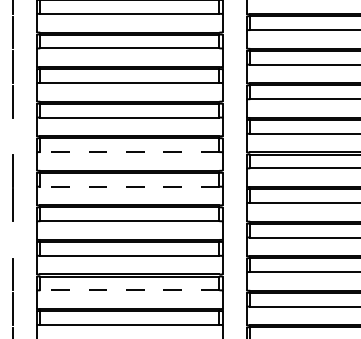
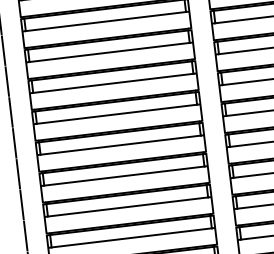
line: (13, 136) -> (7, 81), added
line: (129, 152) -> (113, 83), dashed -> solid
line: (129, 186) -> (116, 114), dashed -> solid
line: (13, 239) -> (18, 173), added
line: (129, 290) -> (127, 207), dashed -> solid

